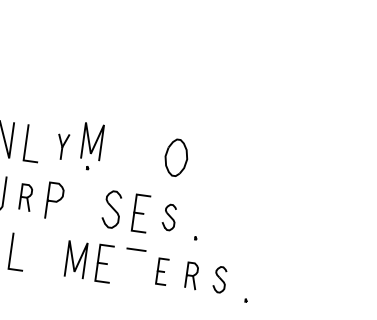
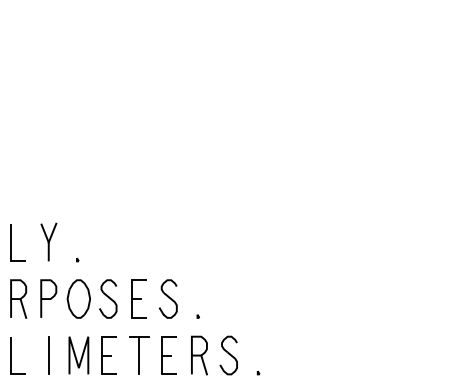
line: (90, 141) -> (76, 232), removed
part: (62, 146) -> (48, 241), size x1.43
part: (176, 157) -> (78, 298), moved
part: (25, 197) -> (18, 298), size x1.43
part: (168, 216) -> (167, 298), size x1.43
line: (47, 255) -> (48, 355), added
line: (134, 267) -> (139, 355), added
part: (162, 271) -> (168, 355), size x1.43
part: (191, 275) -> (199, 355), size x1.43
part: (219, 279) -> (228, 355), size x1.43

